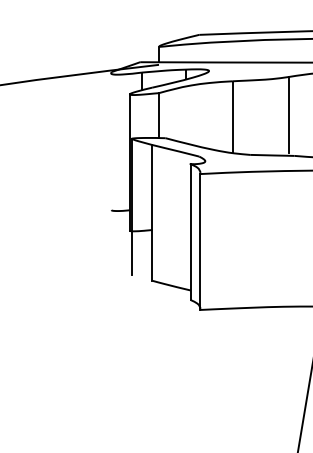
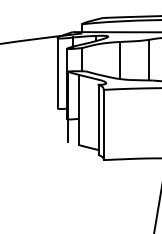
line: (111, 142) -> (57, 73), added

